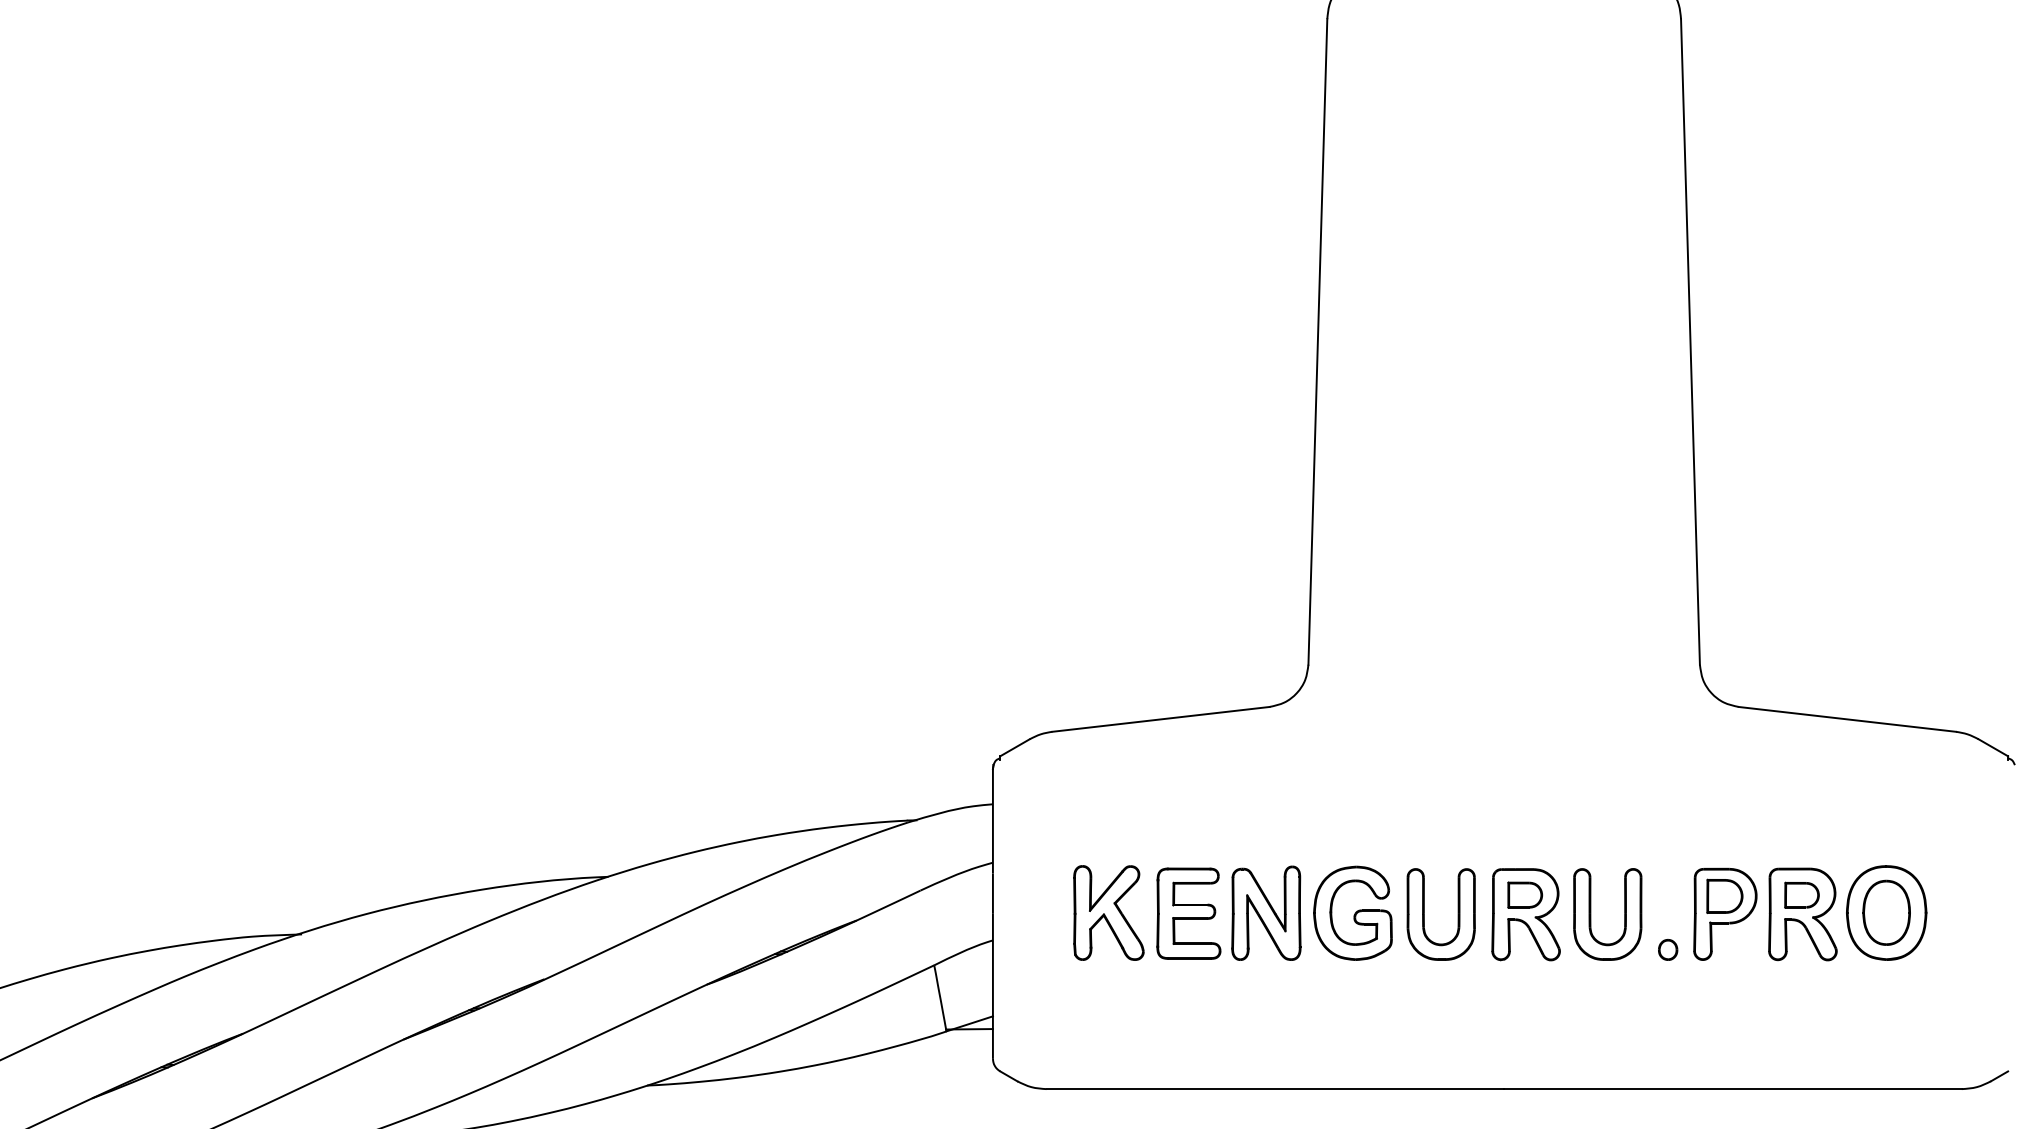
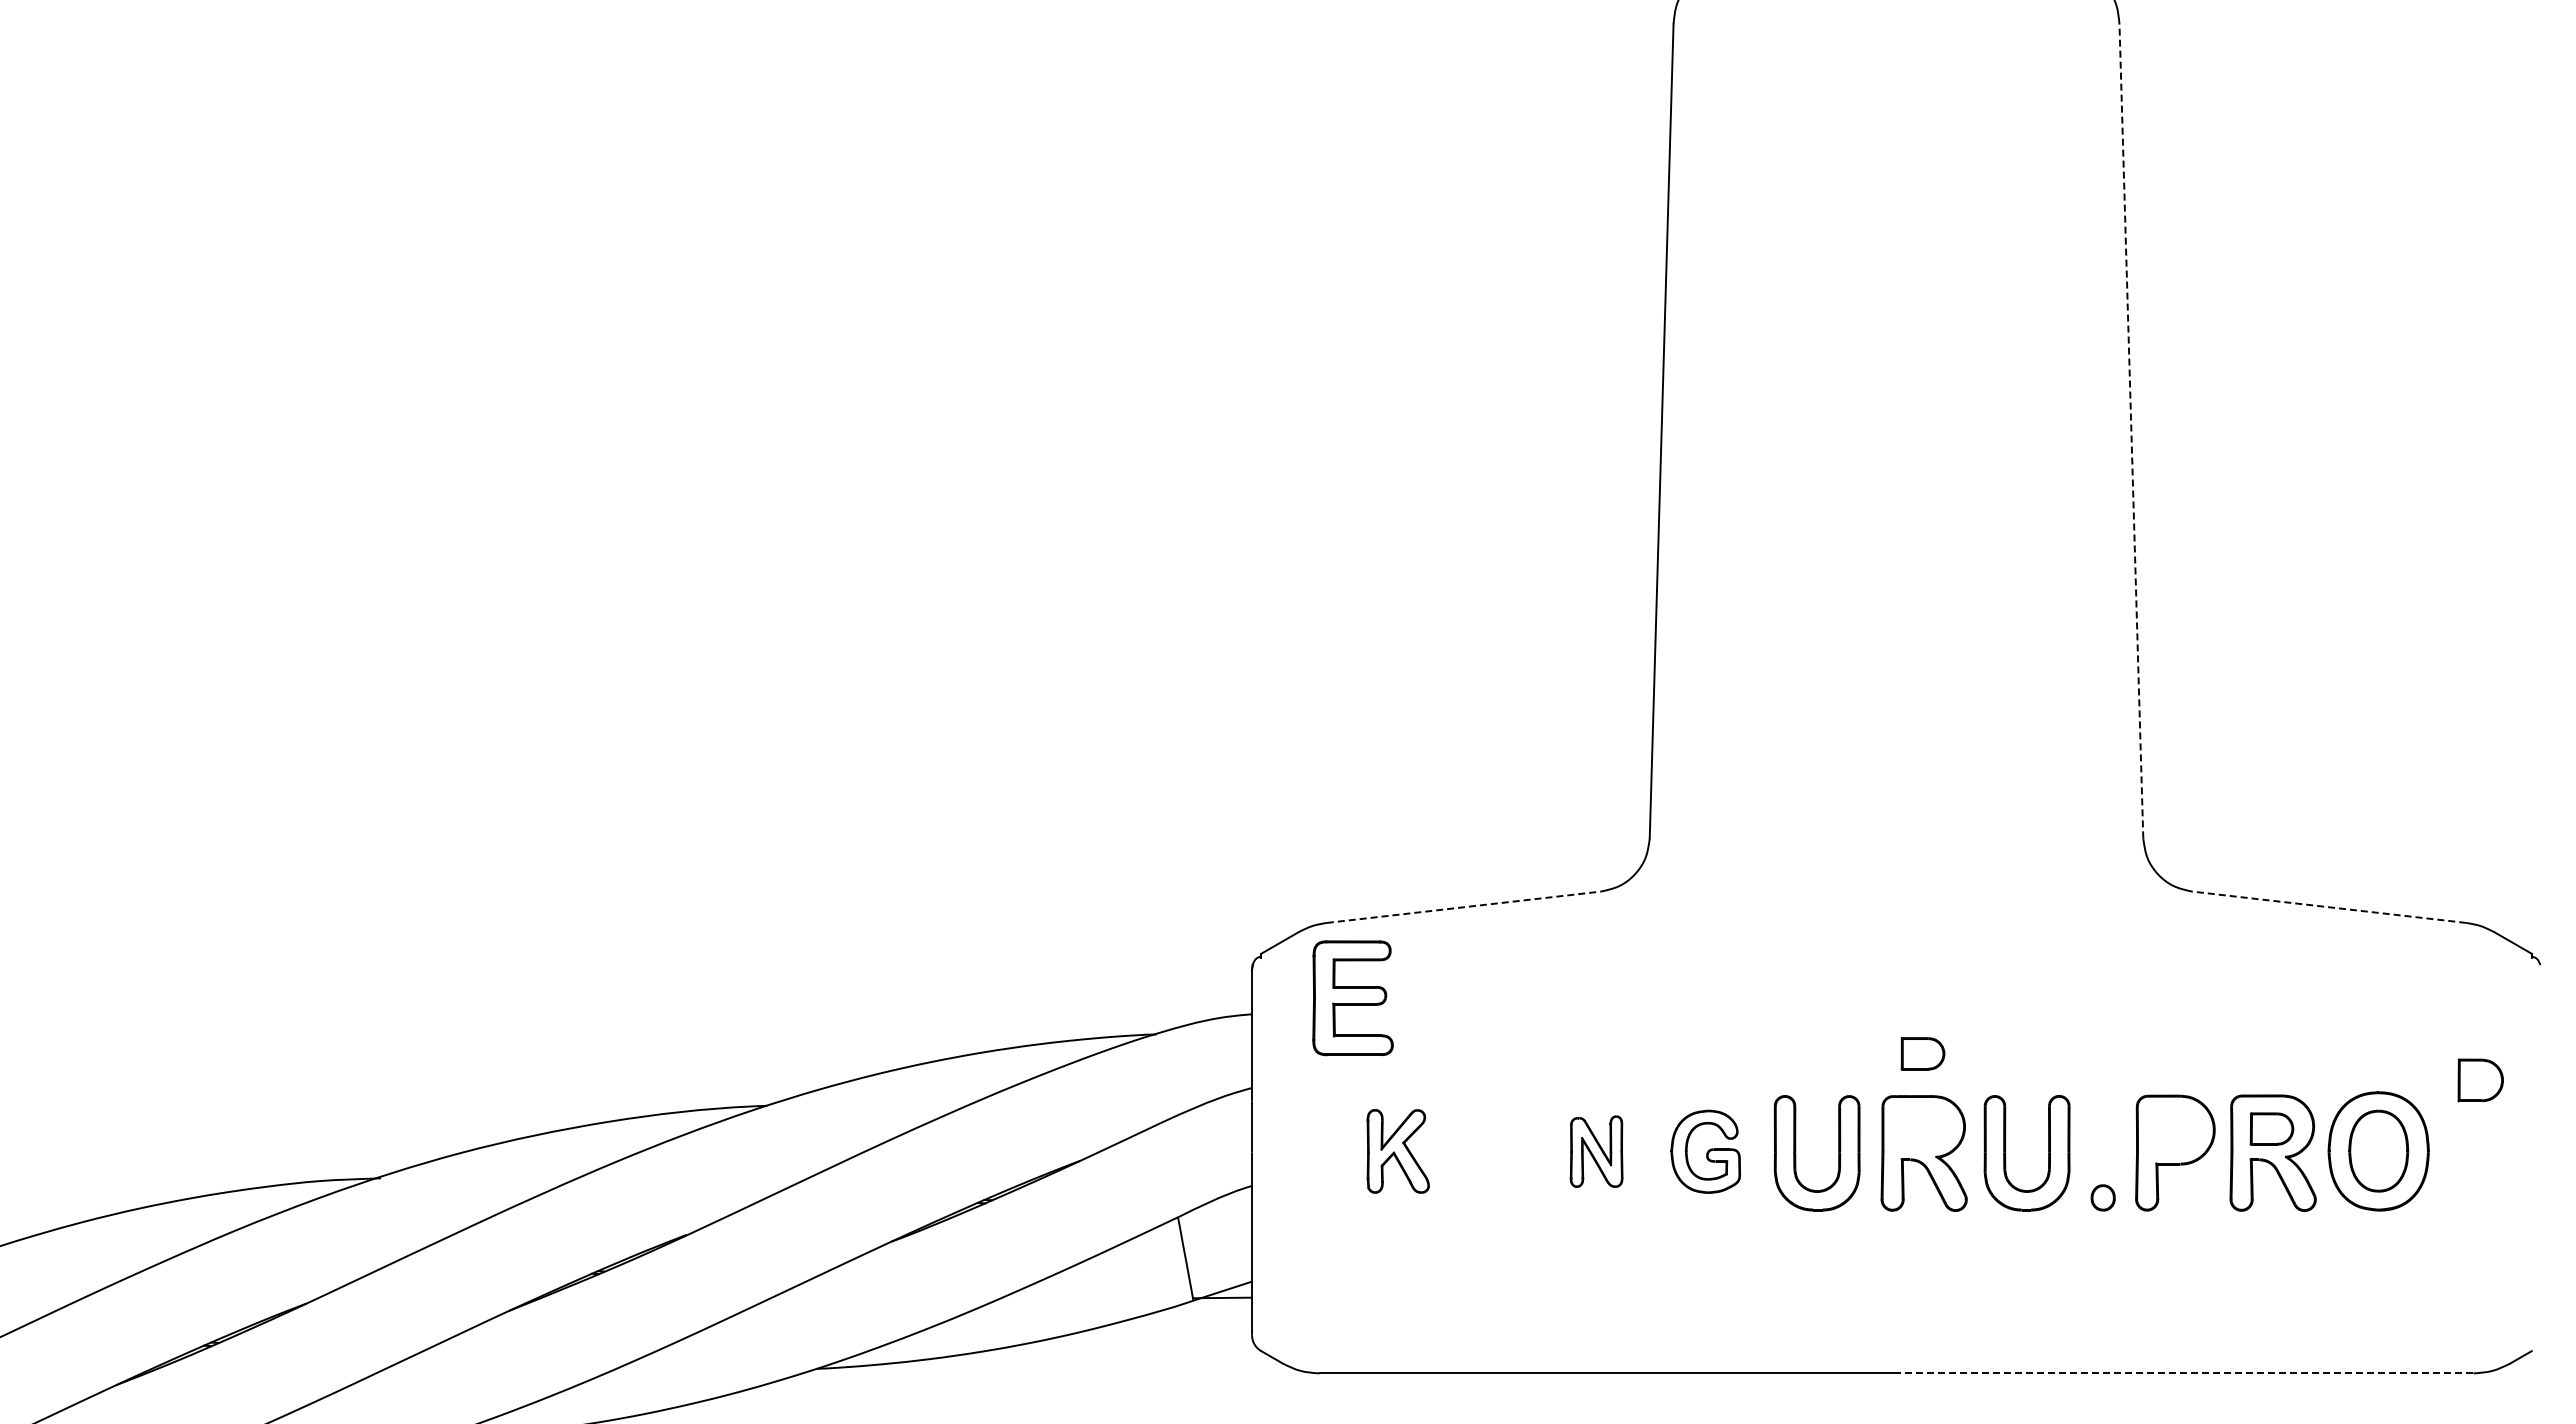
line: (1690, 341) -> (2131, 430), solid -> dashed
line: (1160, 719) -> (1463, 907), solid -> dashed
line: (1847, 719) -> (2329, 907), solid -> dashed
part: (1524, 894) -> (1922, 1053), moved
part: (1724, 896) -> (2480, 1080), moved
part: (1109, 913) -> (1398, 1151), size x0.7
part: (1188, 913) -> (1352, 998), moved
part: (1266, 913) -> (1596, 1151), size x0.6
part: (1352, 913) -> (1705, 1151), size x0.7
line: (1732, 1089) -> (2184, 1373), solid -> dashed

